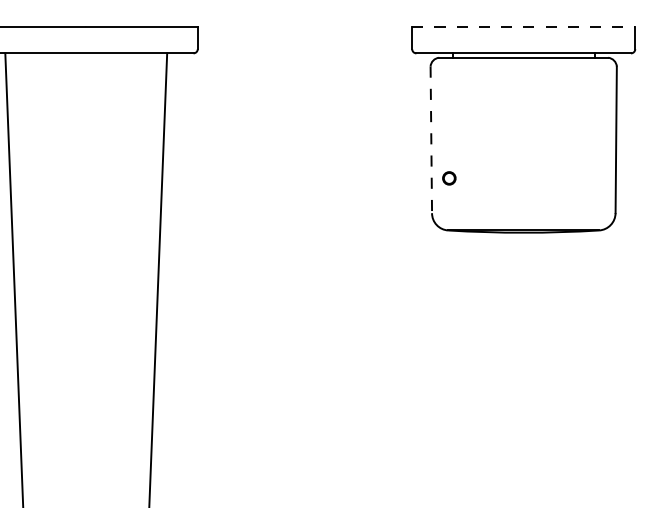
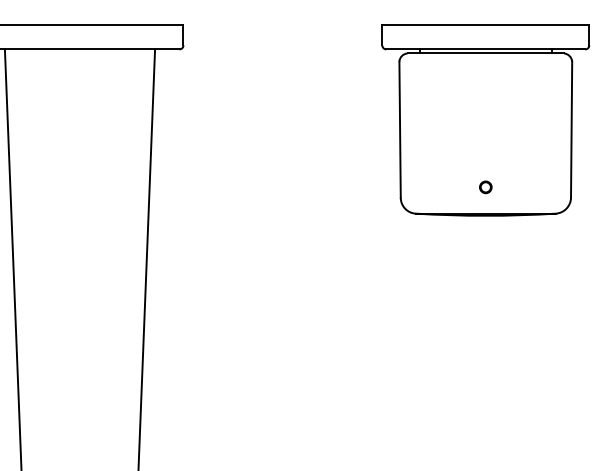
line: (524, 27) -> (486, 25), dashed -> solid
line: (431, 139) -> (400, 129), dashed -> solid
part: (449, 178) -> (485, 187), moved

